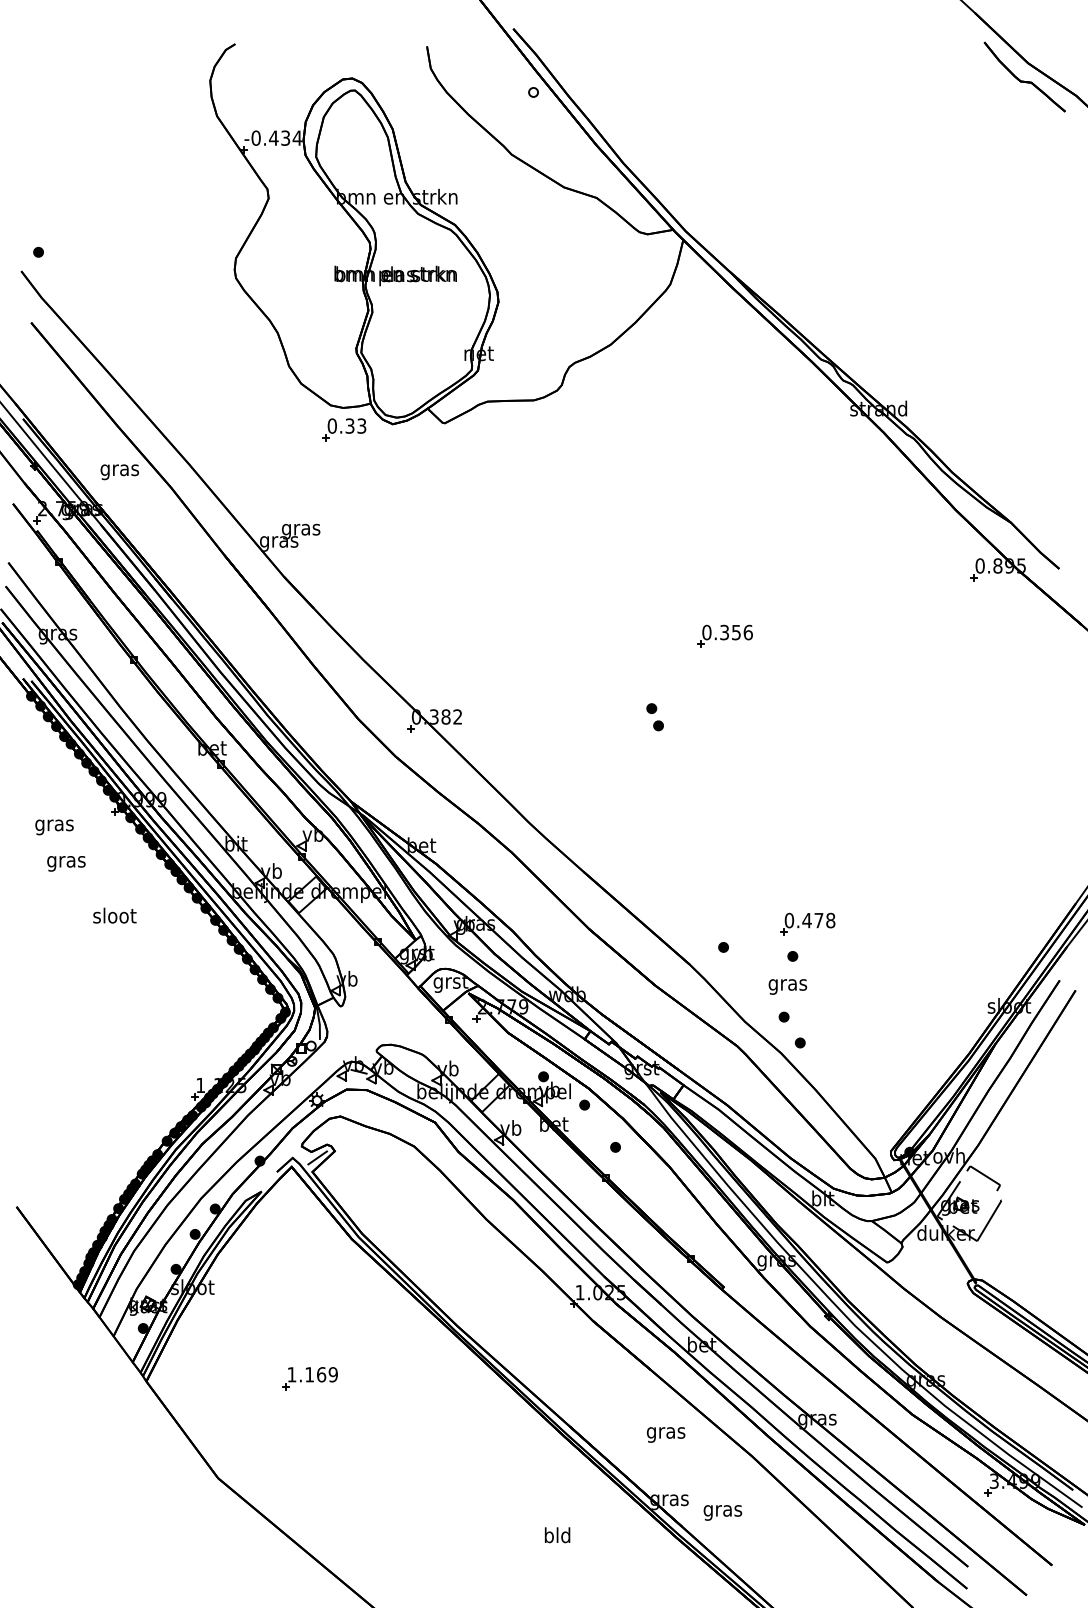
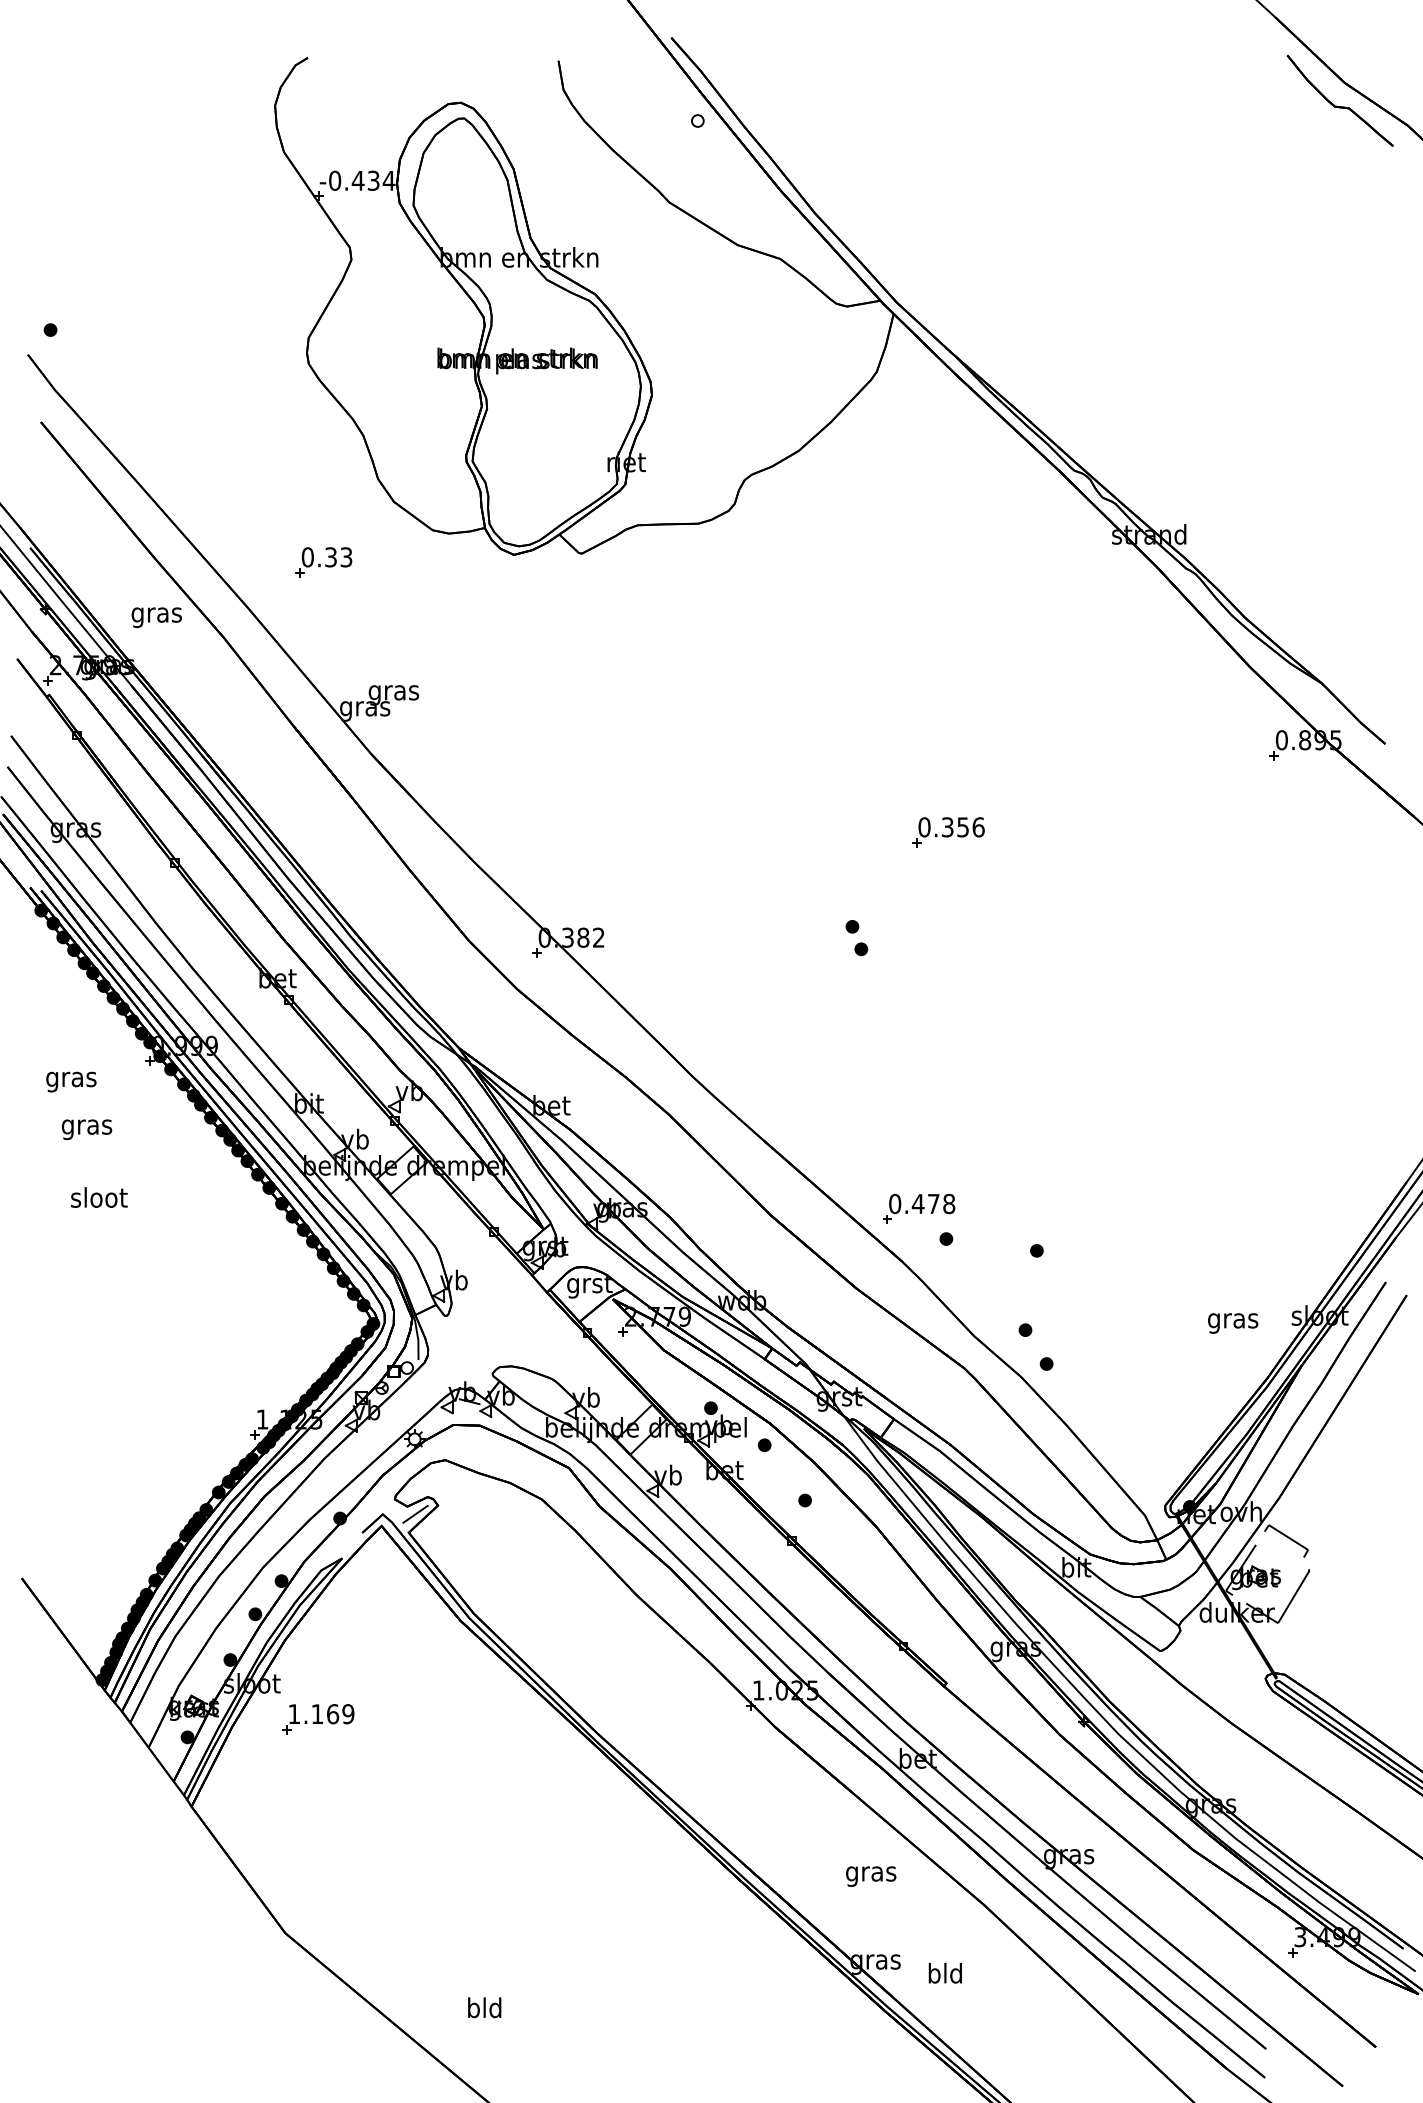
part: (344, 429) -> (323, 561), moved
text: (114, 915) -> (98, 1197), moved
part: (807, 923) -> (918, 1207), moved
text: (787, 986) -> (1232, 1322), moved
part: (309, 1378) -> (317, 1719), moved
text: (722, 1510) -> (944, 1975), gras -> bld
text: (557, 1535) -> (484, 2008), moved

